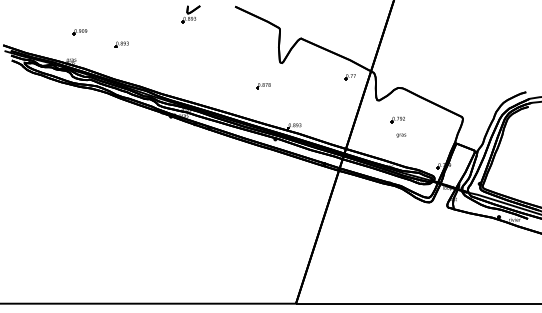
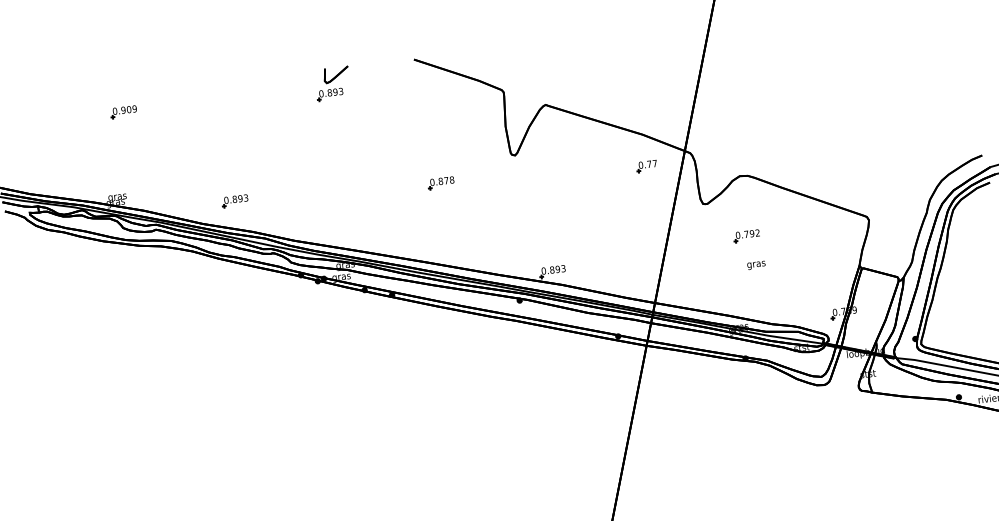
part: (79, 32) -> (122, 113), moved
part: (121, 44) -> (234, 201), moved
part: (263, 86) -> (440, 184), moved

